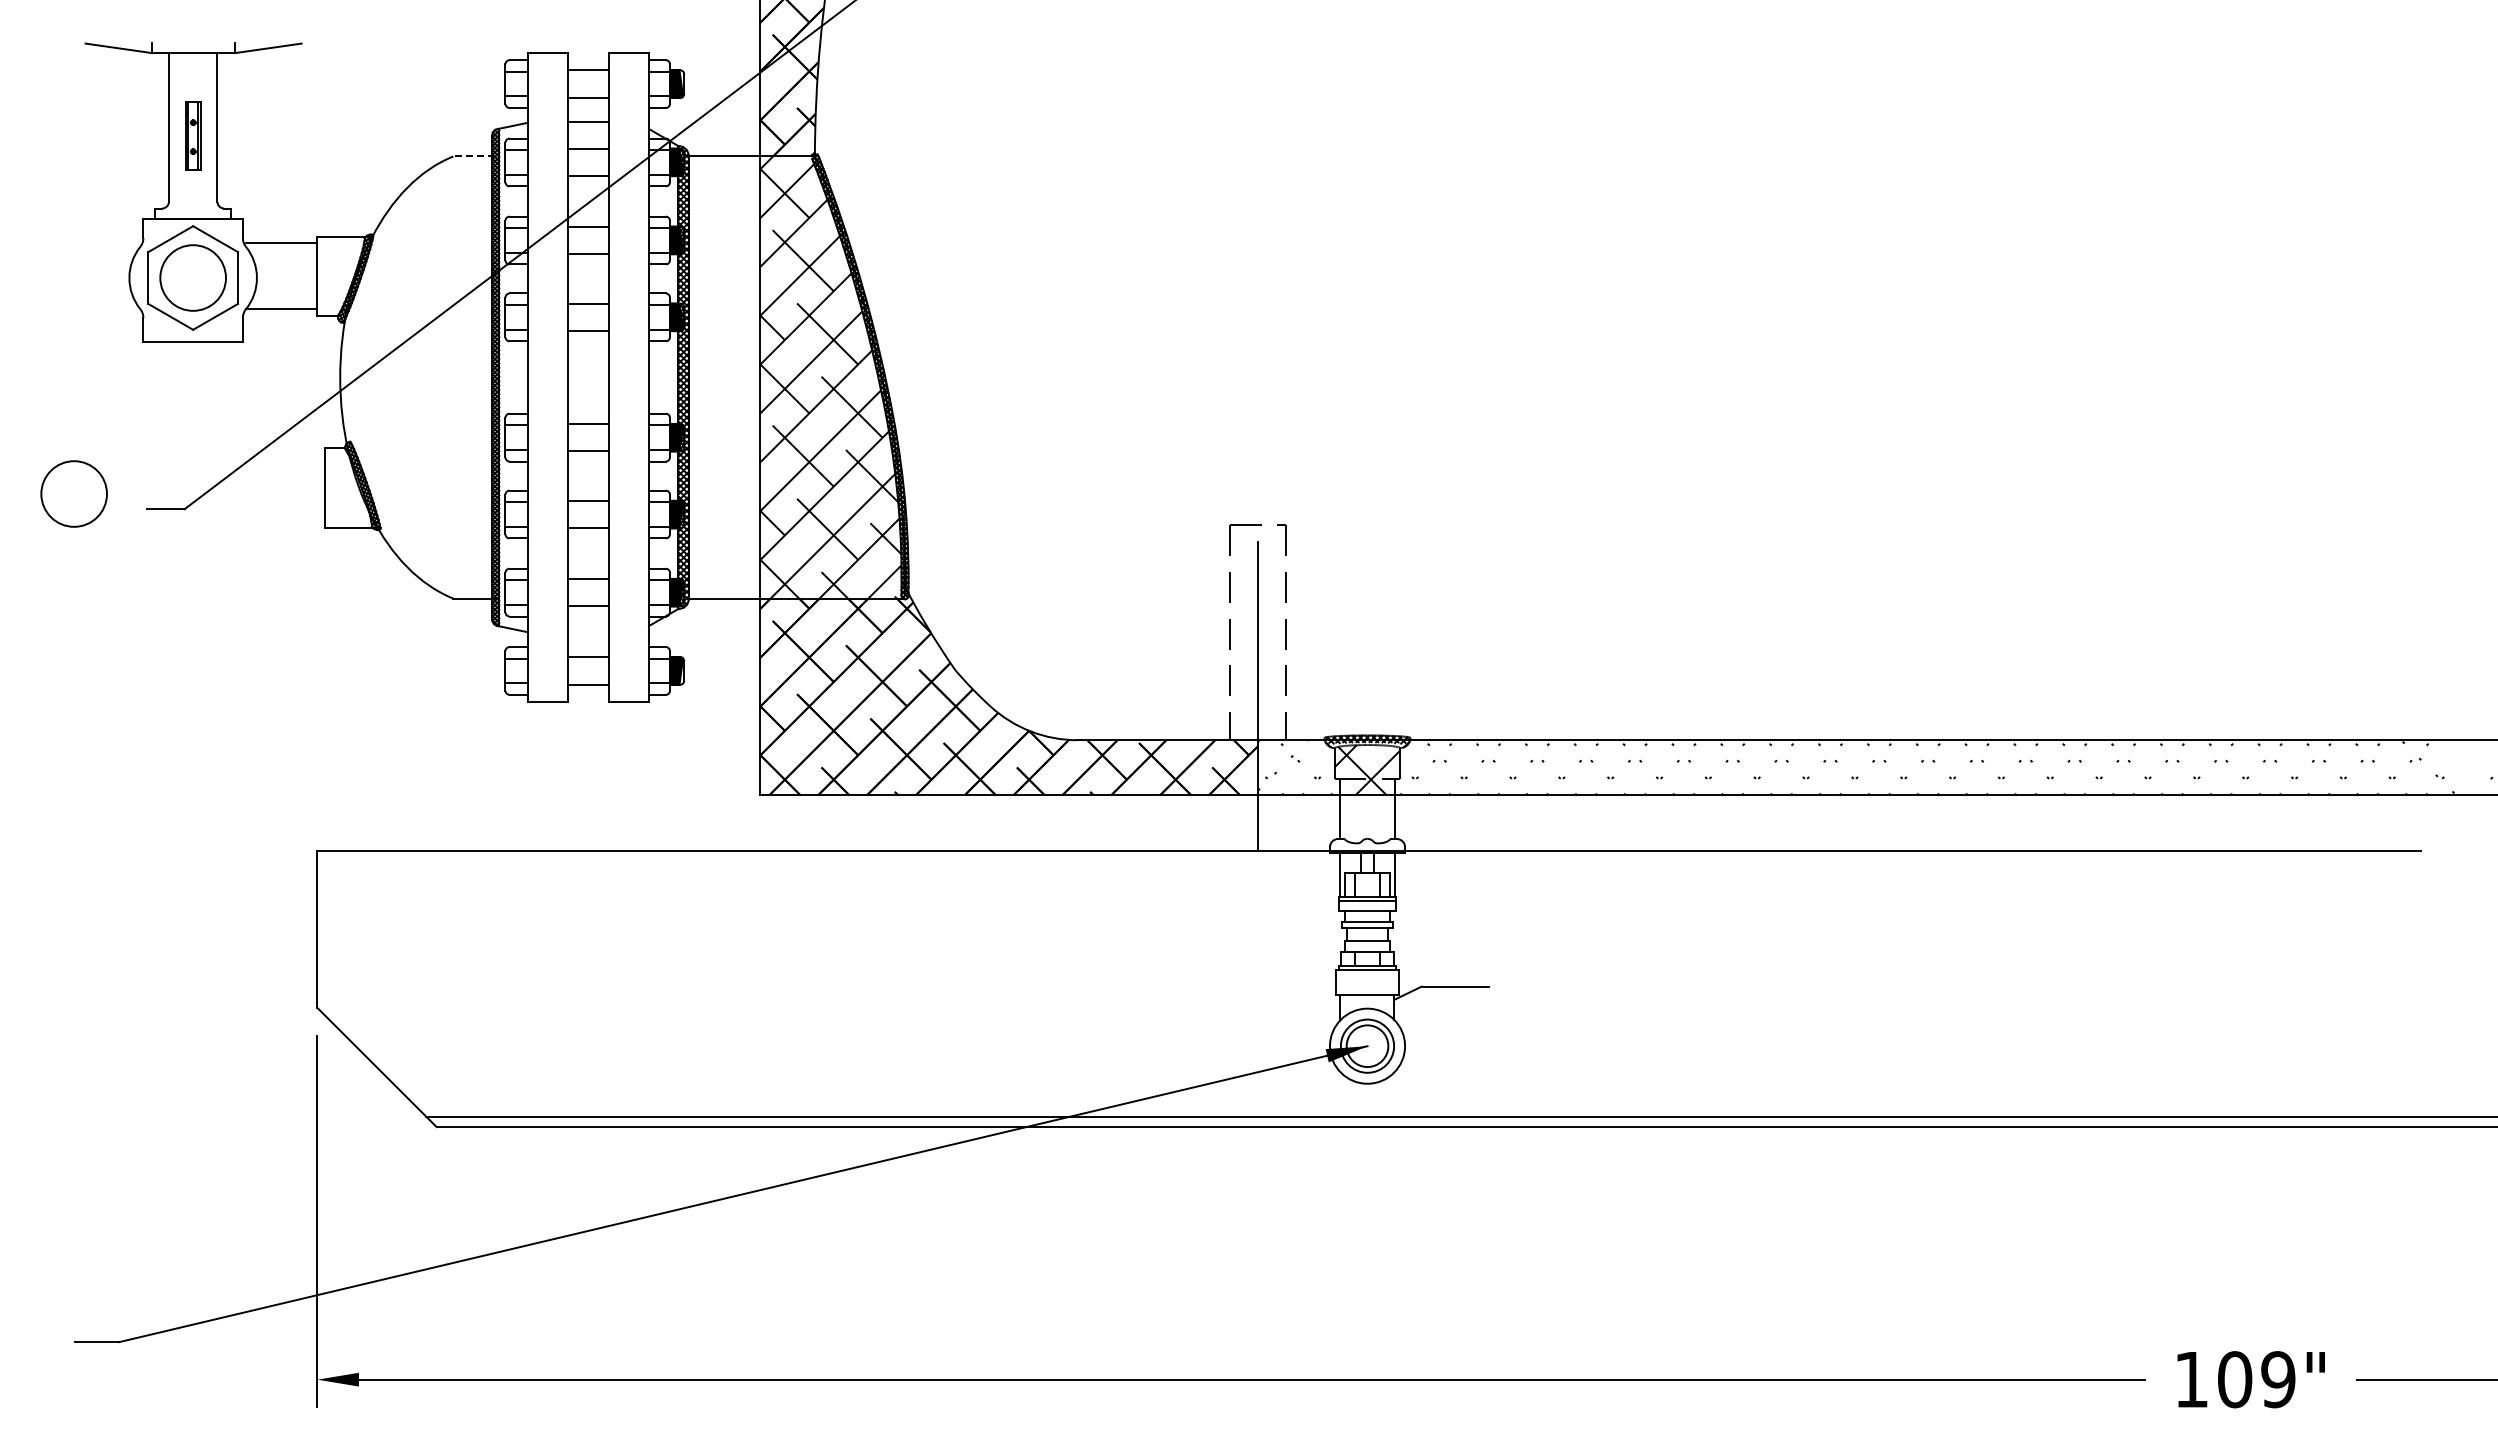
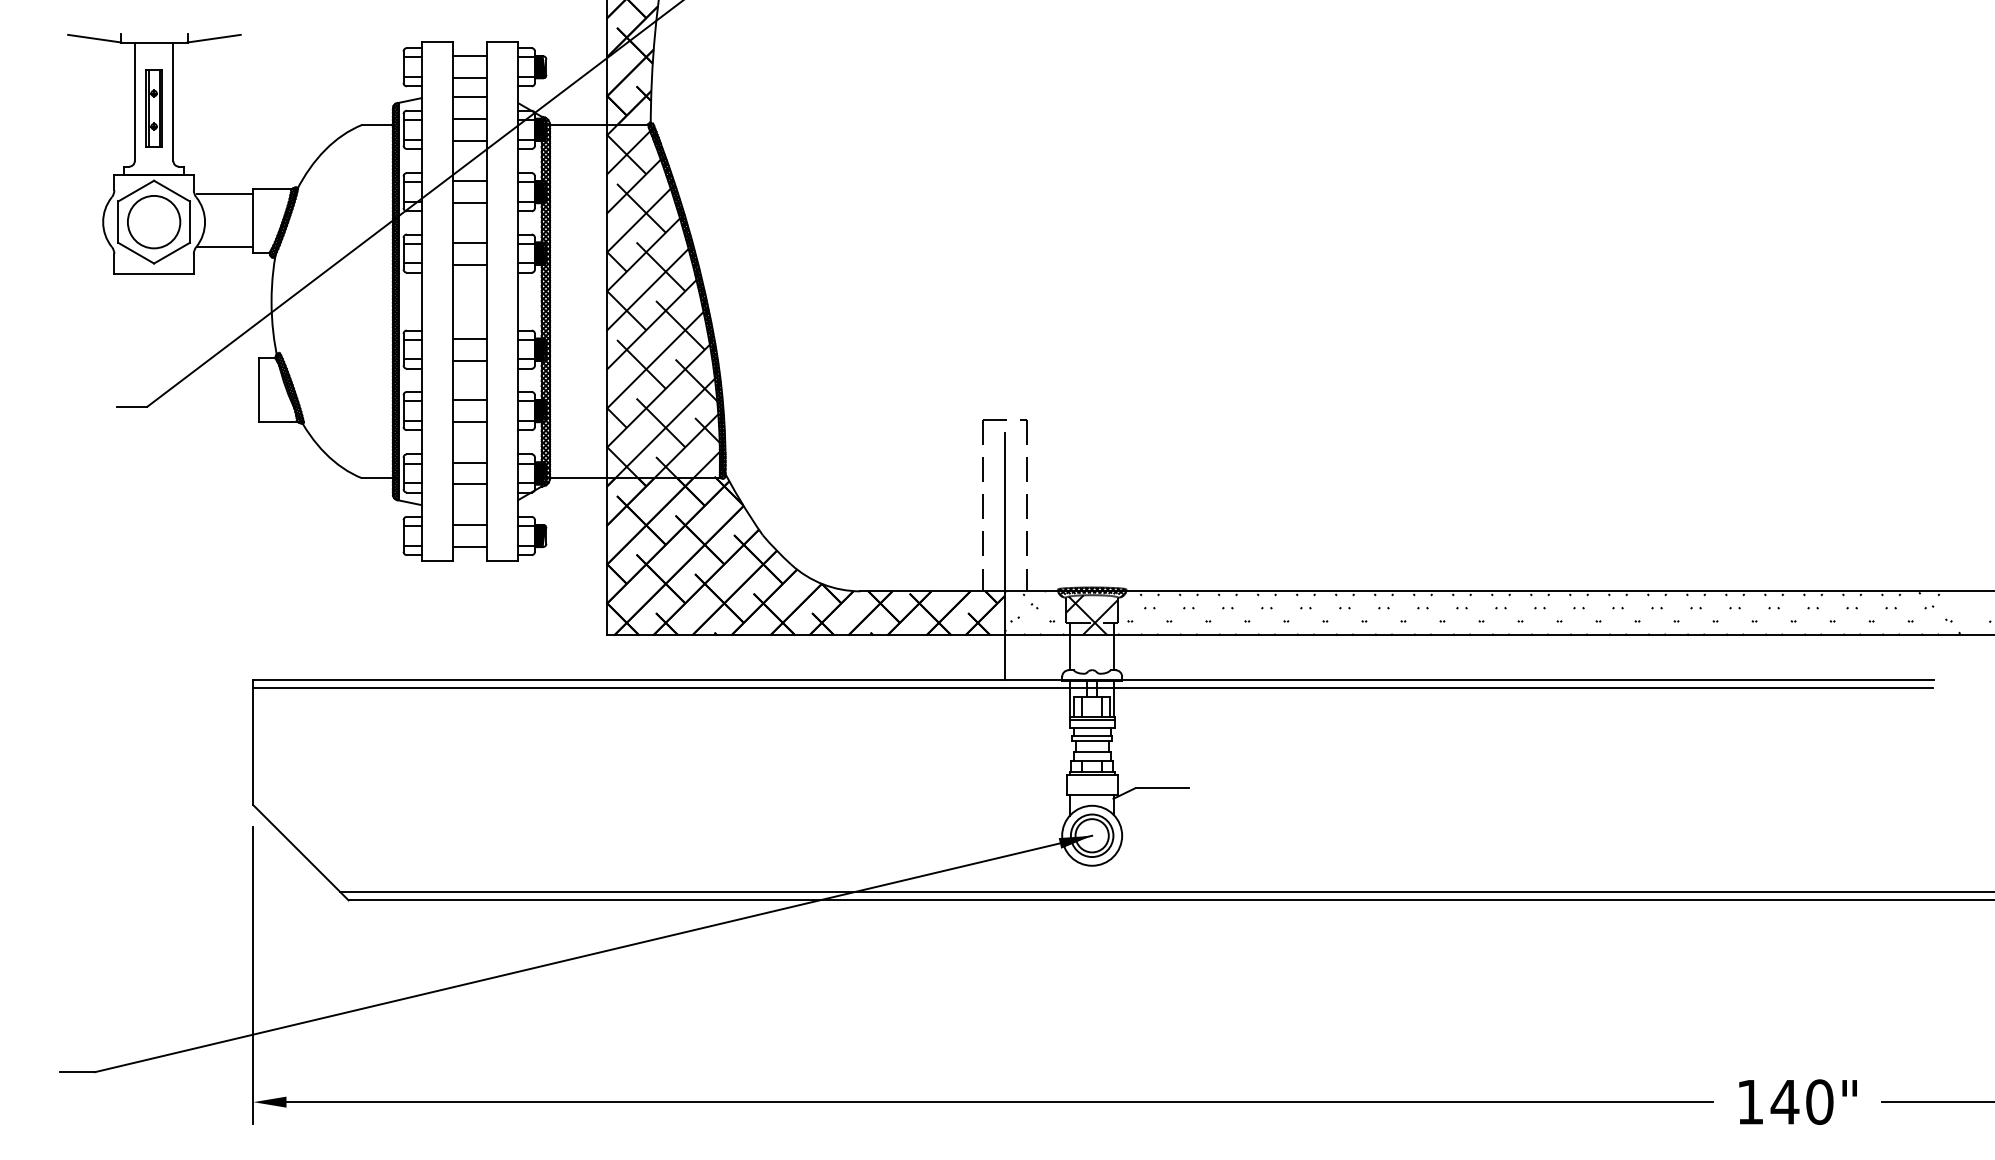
part: (193, 135) -> (154, 108), size x1.43
line: (474, 156) -> (378, 125), dashed -> solid
circle: (73, 493) -> (58, 394), removed
line: (1368, 861) -> (1092, 688), added
text: (2255, 1379) -> (1801, 1102), 109" -> 140"

